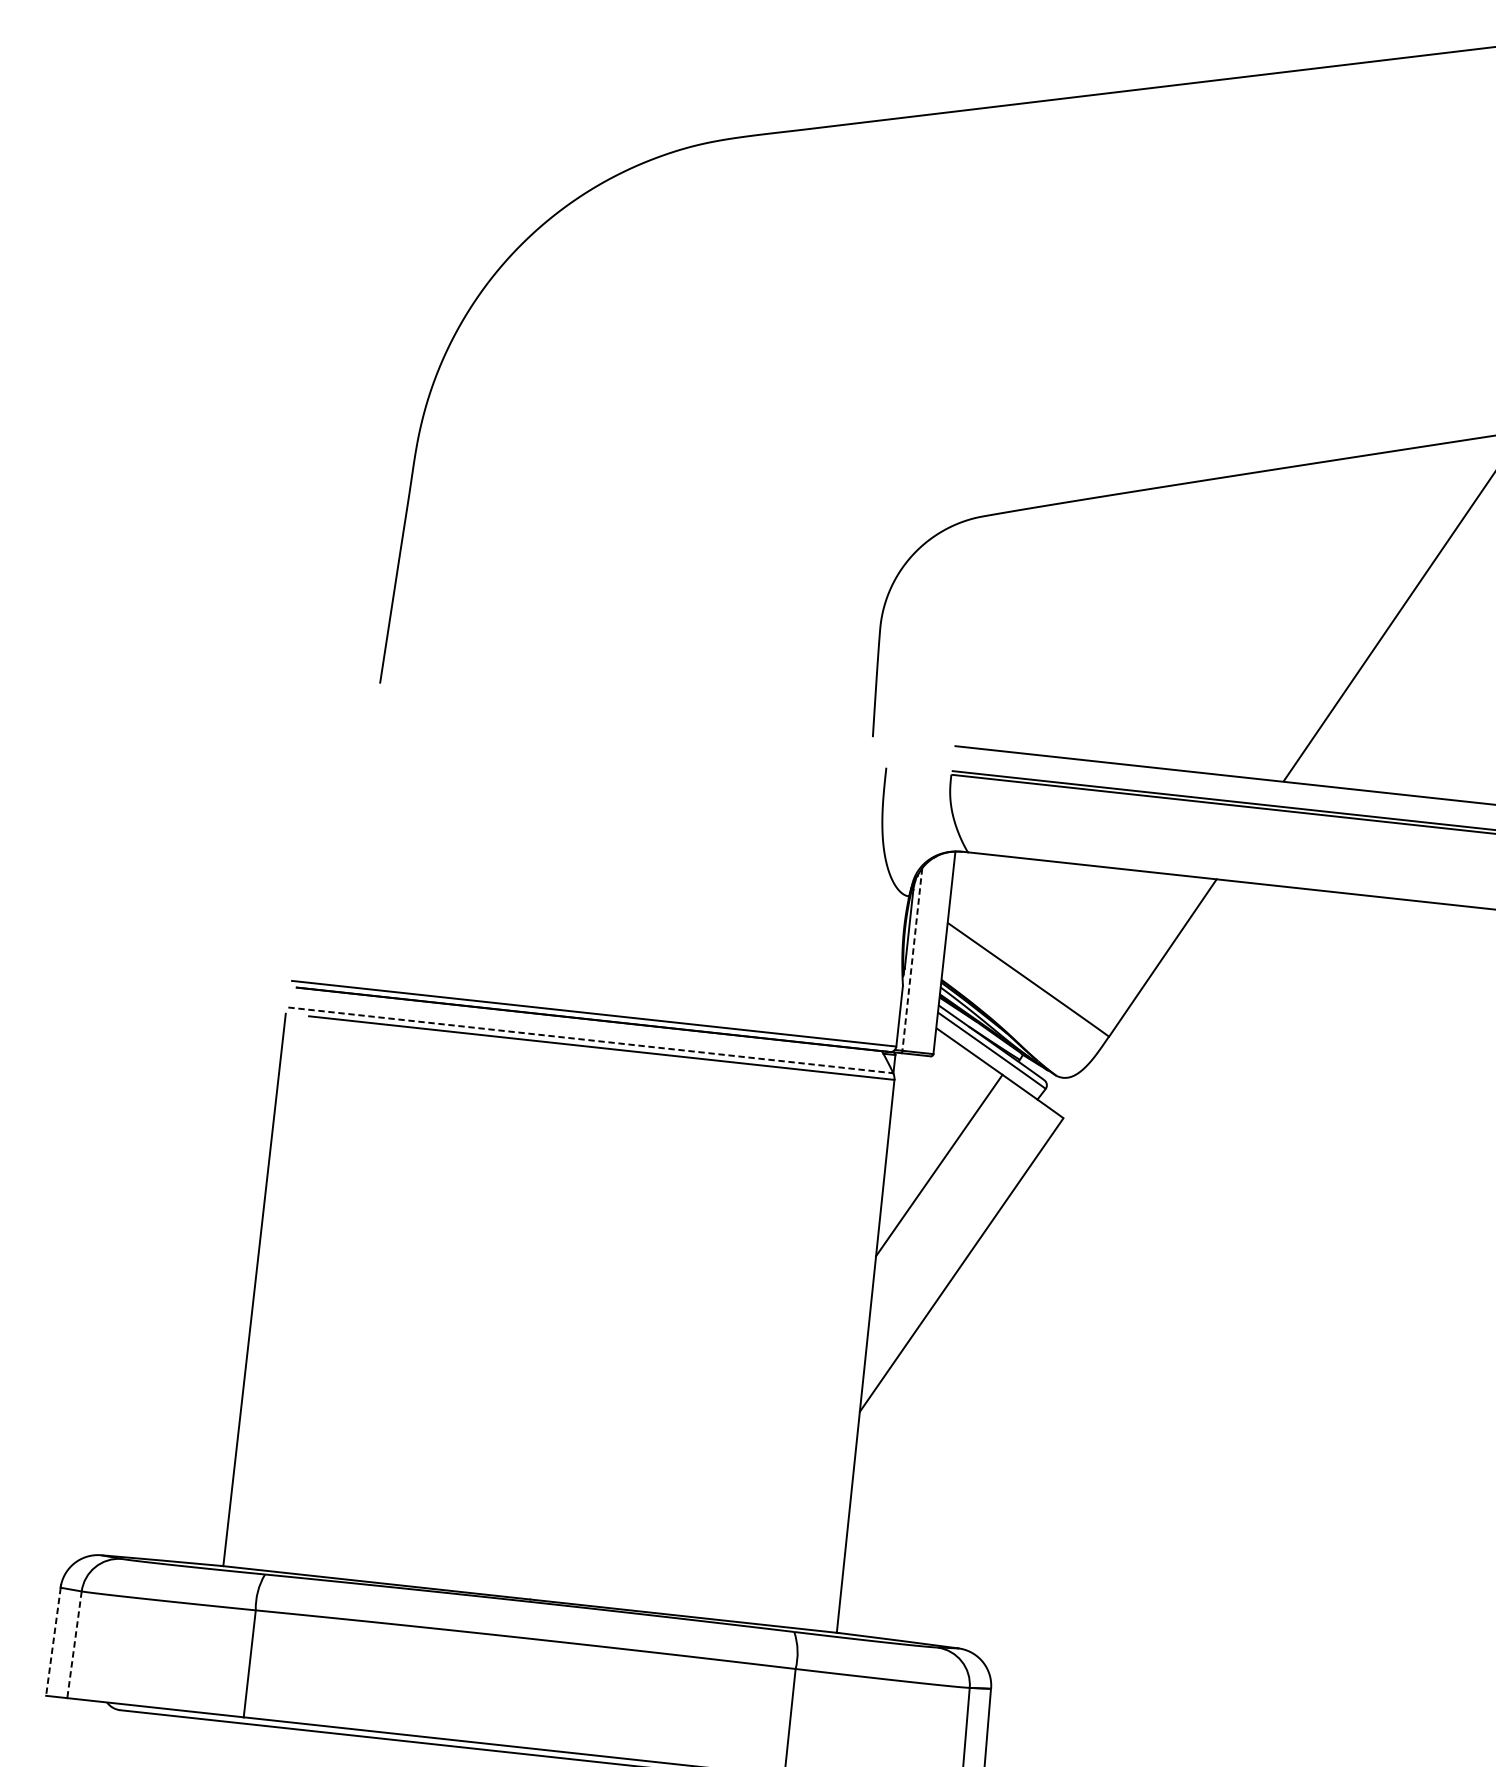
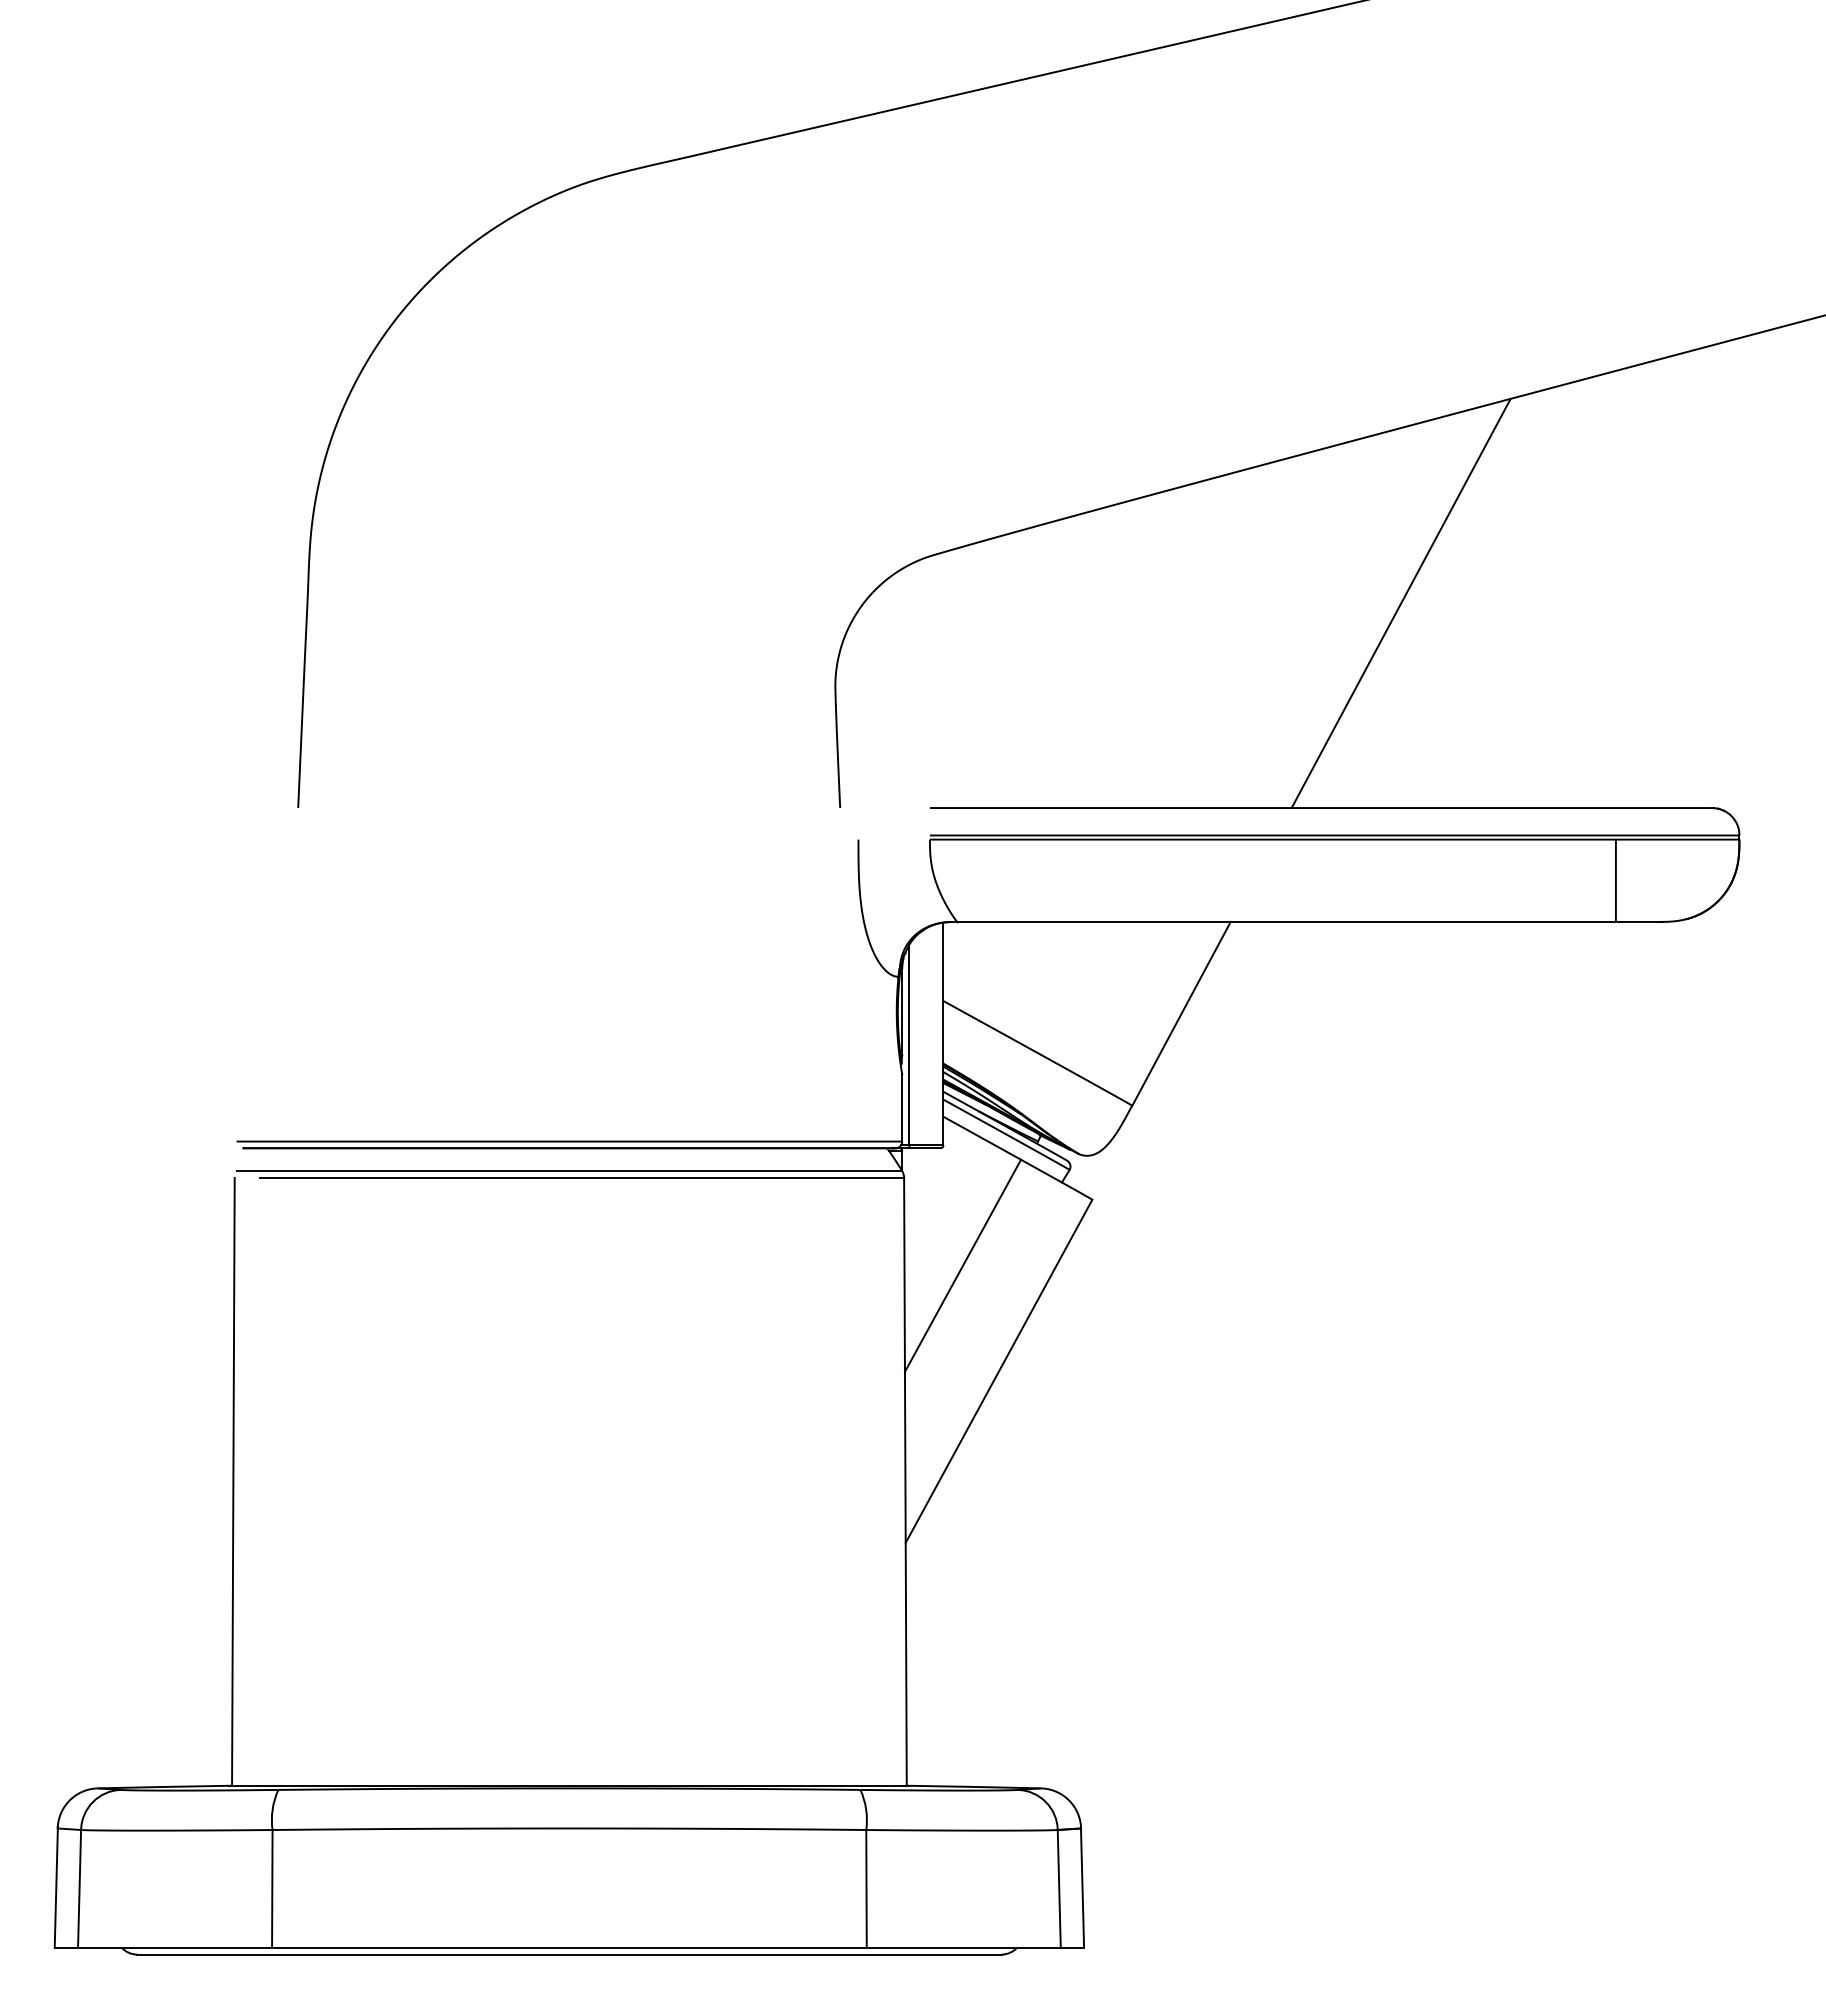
line: (912, 959) -> (909, 1045), dashed -> solid
line: (590, 1040) -> (569, 1170), dashed -> solid
line: (53, 1642) -> (56, 1888), dashed -> solid
line: (74, 1644) -> (79, 1888), dashed -> solid

